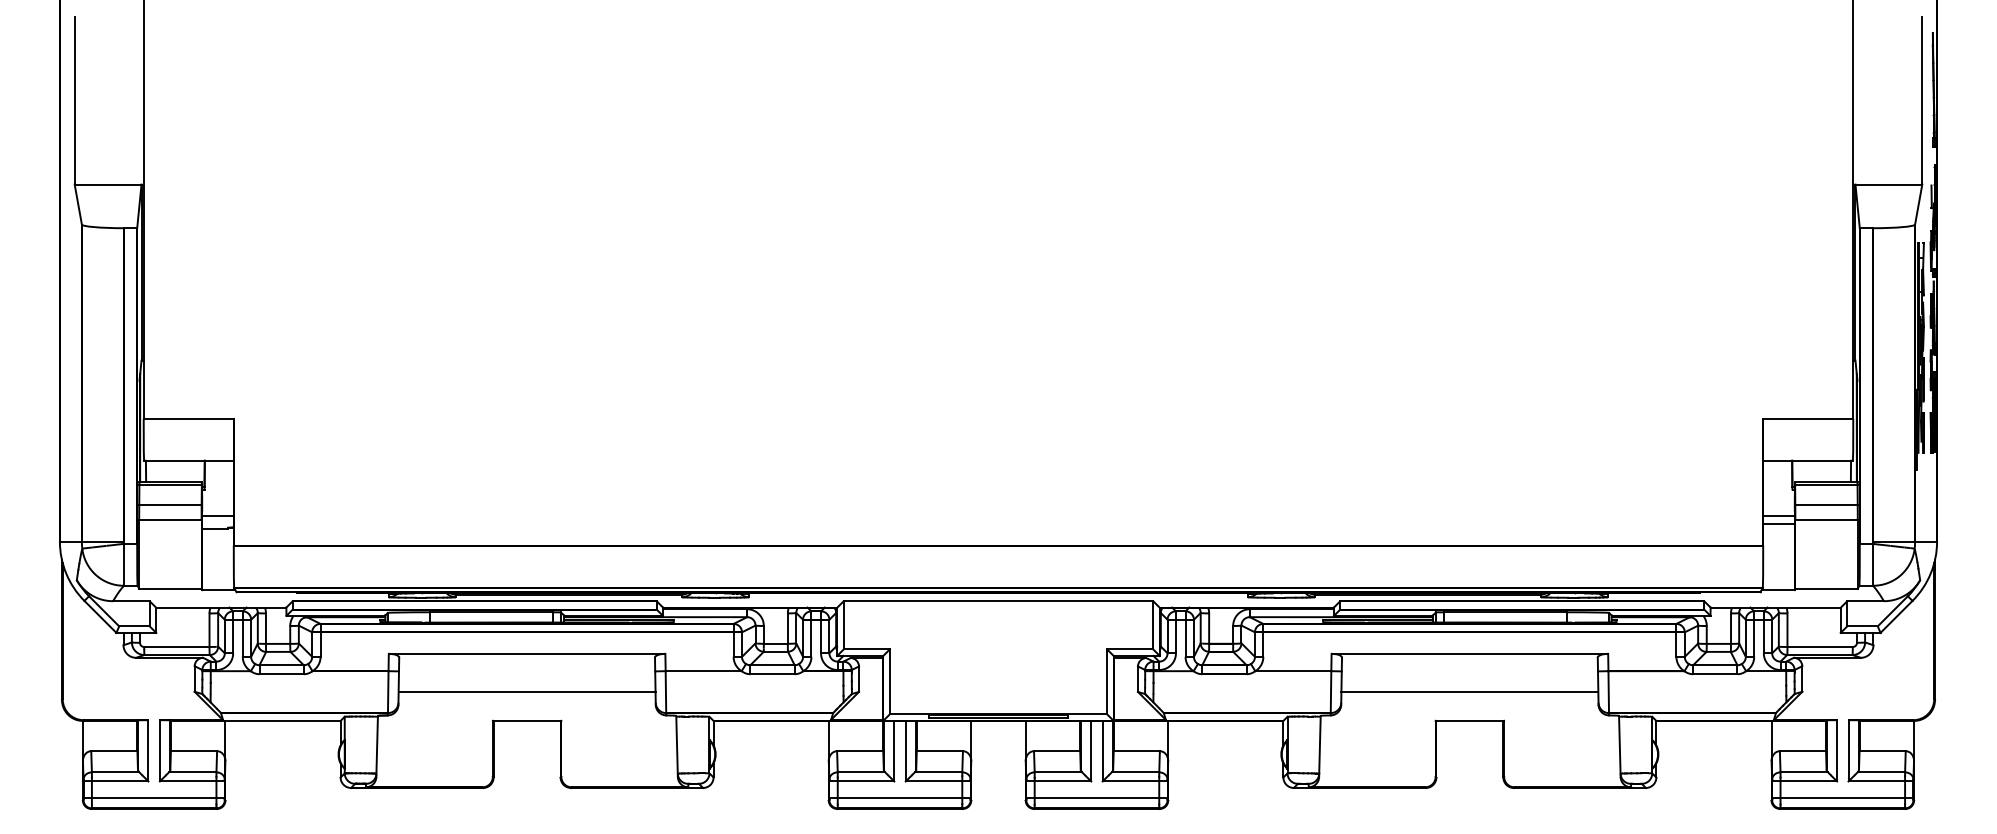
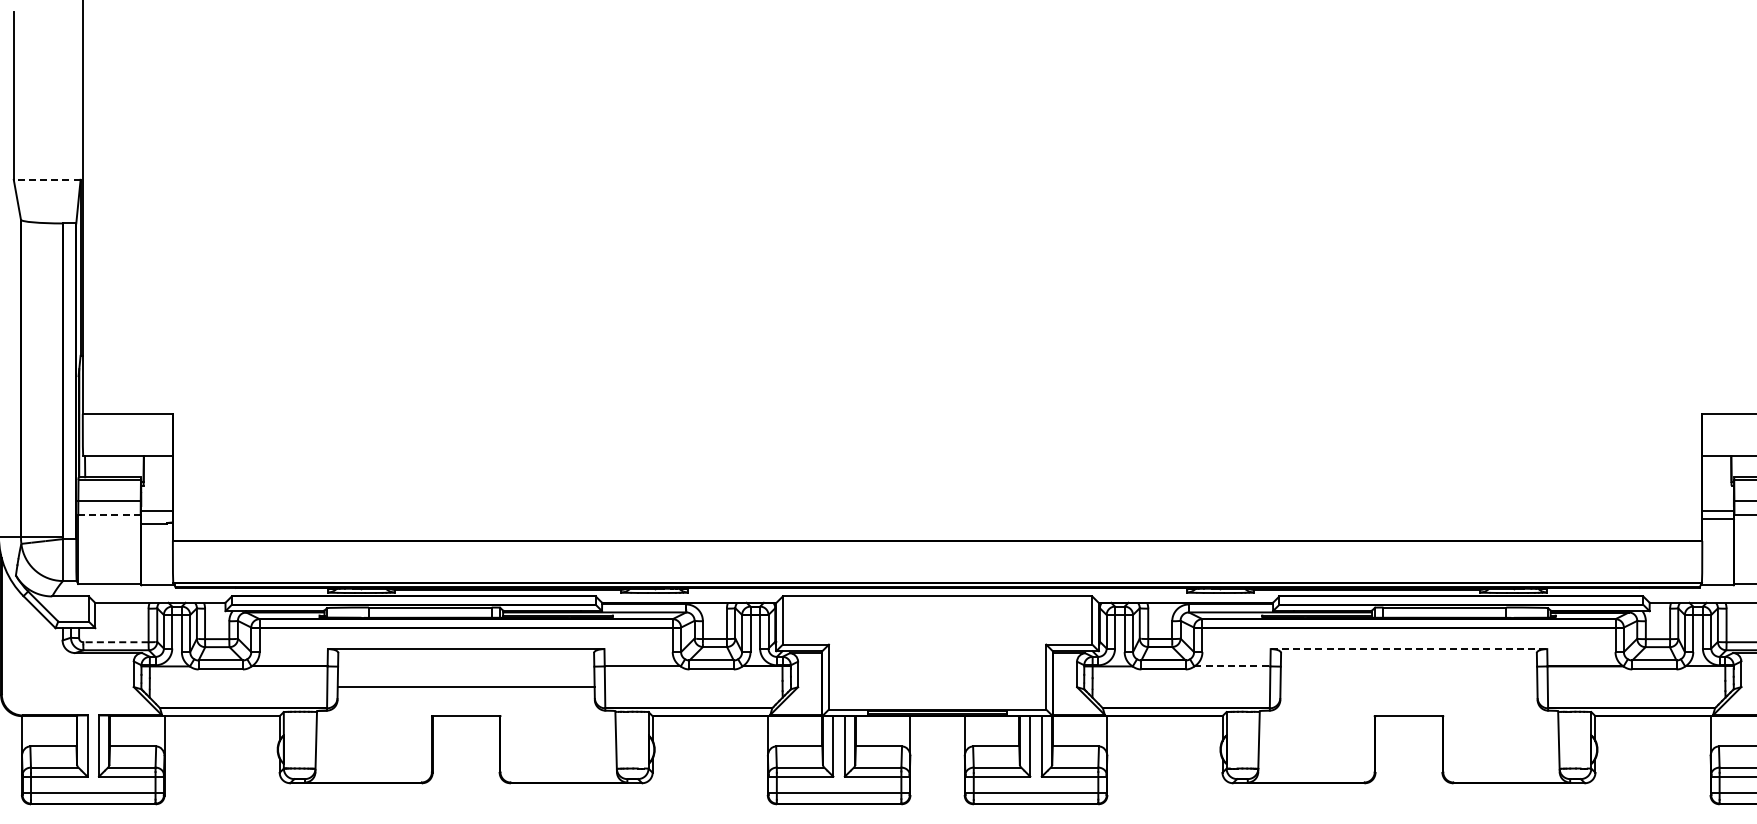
line: (107, 184) -> (46, 179), solid -> dashed
line: (169, 520) -> (108, 515), solid -> dashed
line: (176, 647) -> (115, 642), solid -> dashed
line: (1470, 653) -> (1409, 648), solid -> dashed
line: (1293, 671) -> (1232, 666), solid -> dashed
line: (1469, 691) -> (1408, 686), removed

